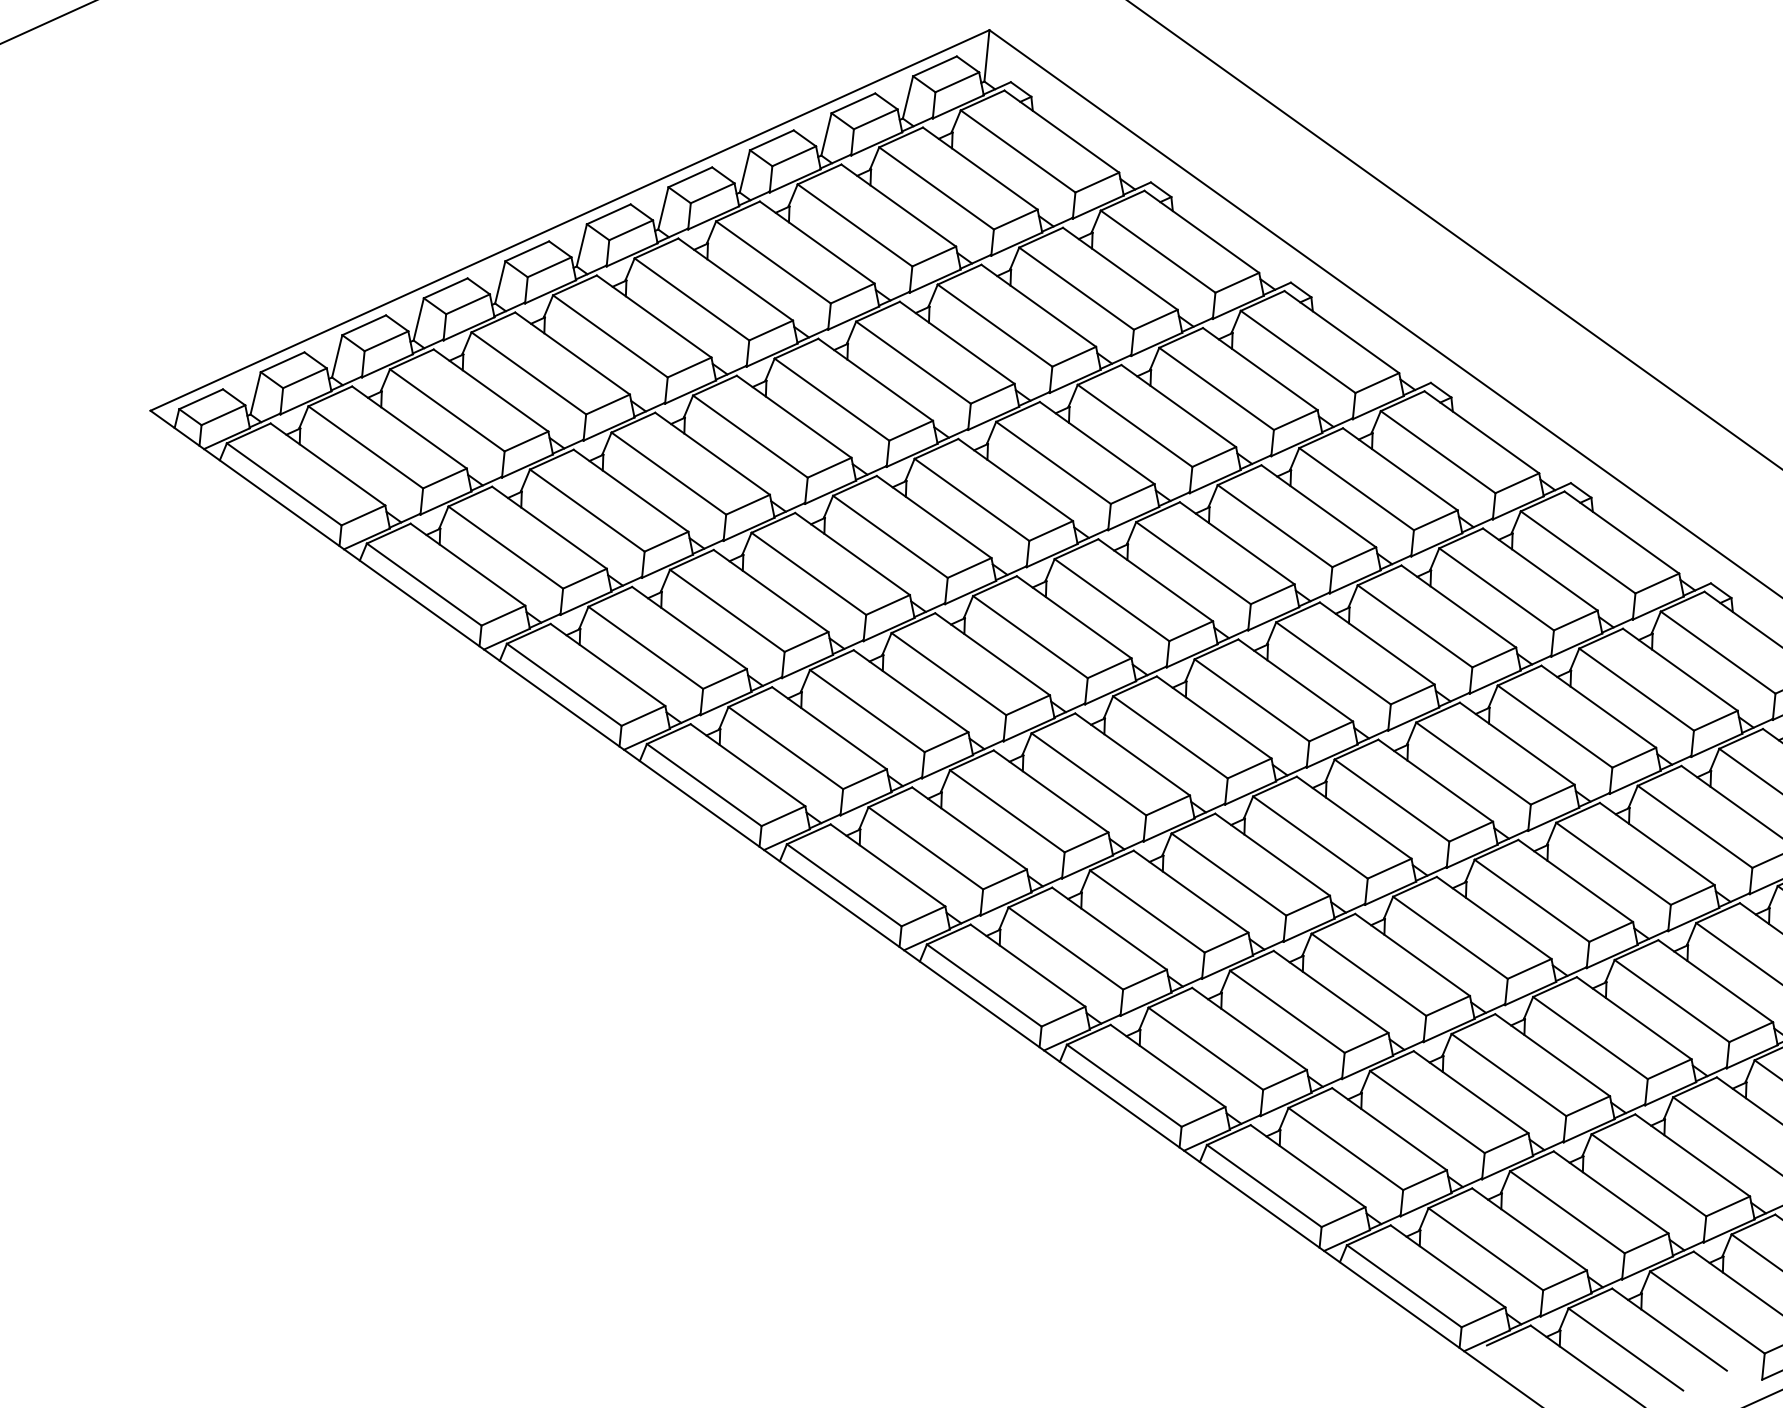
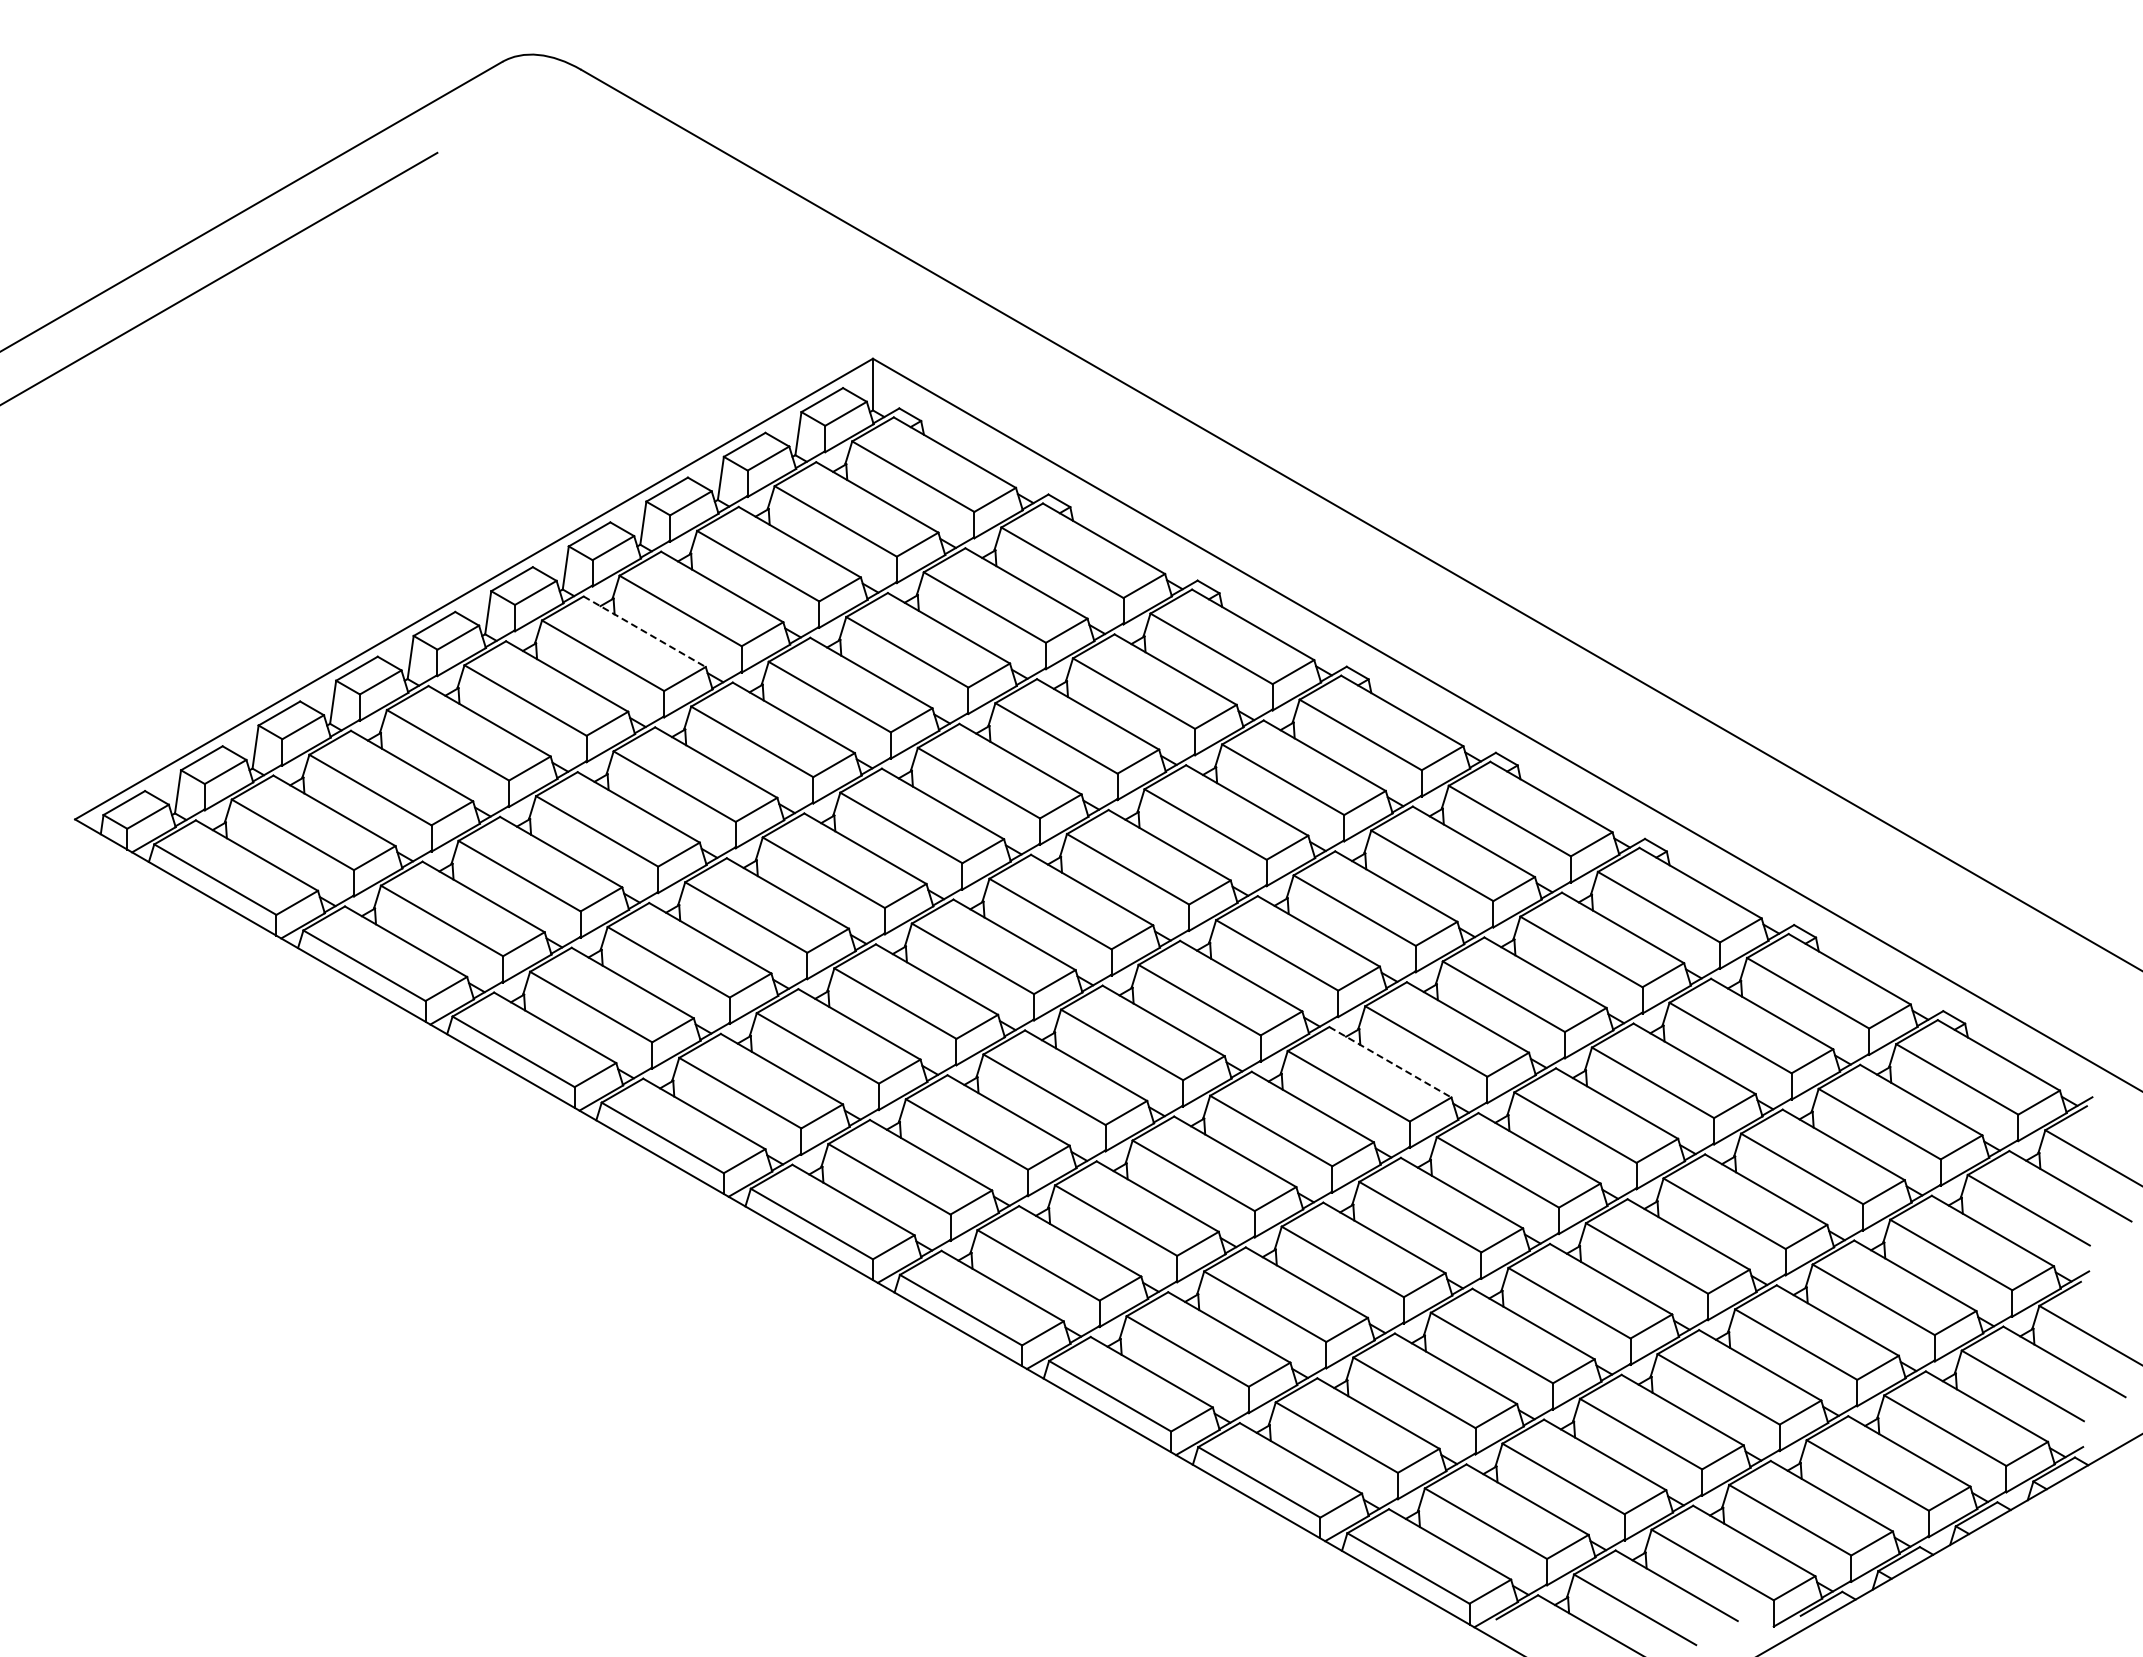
line: (735, 279) -> (644, 631), solid -> dashed
line: (1435, 780) -> (1390, 1062), solid -> dashed

